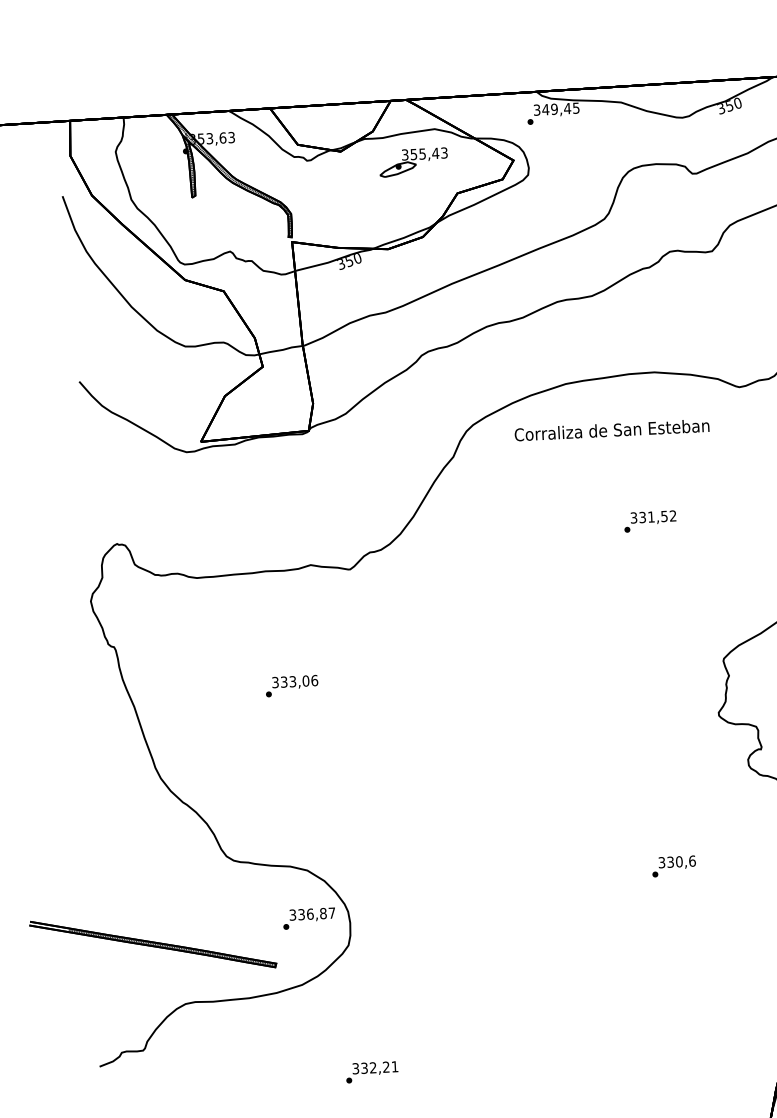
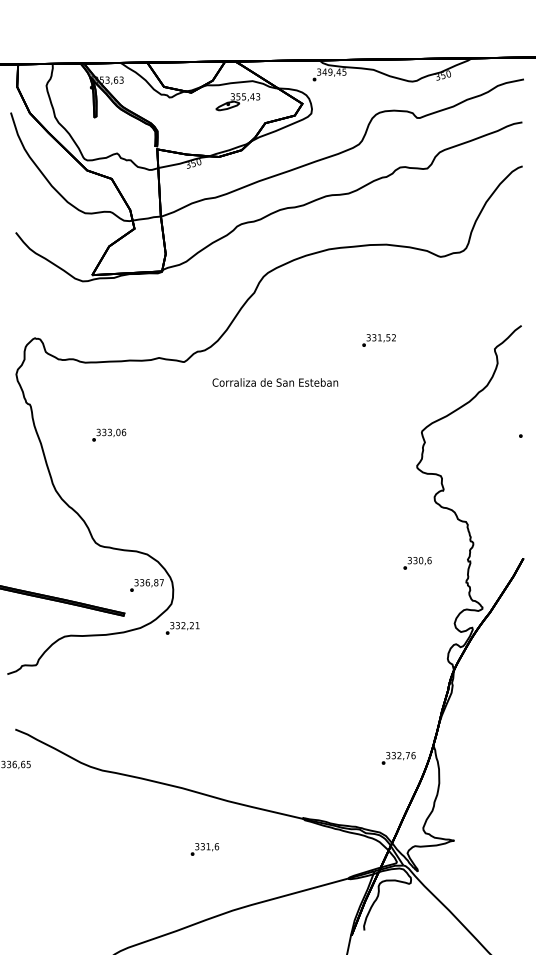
text: (612, 430) -> (275, 382), moved
text: (292, 684) -> (109, 434), moved
text: (673, 866) -> (417, 563), moved
text: (371, 1072) -> (182, 628), moved

